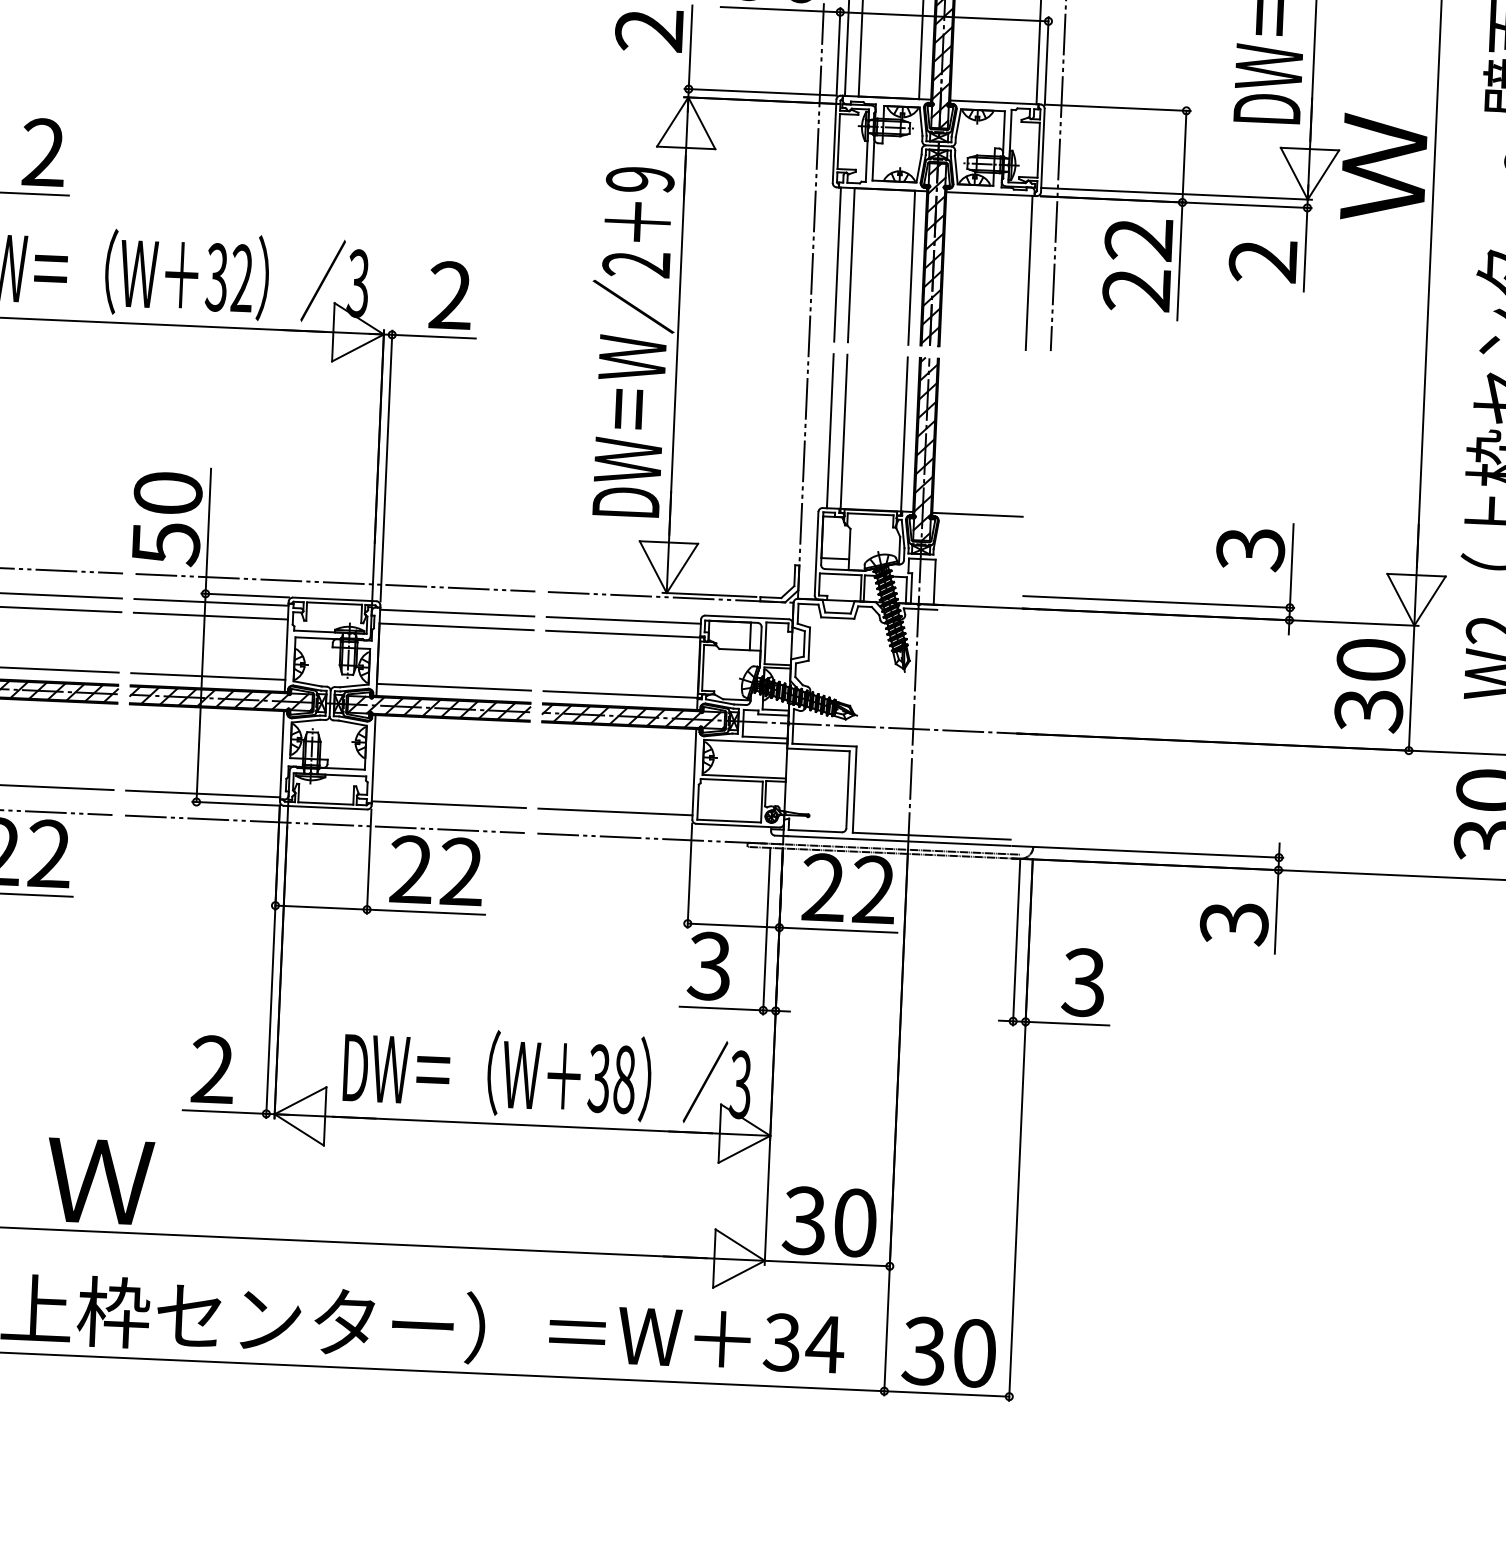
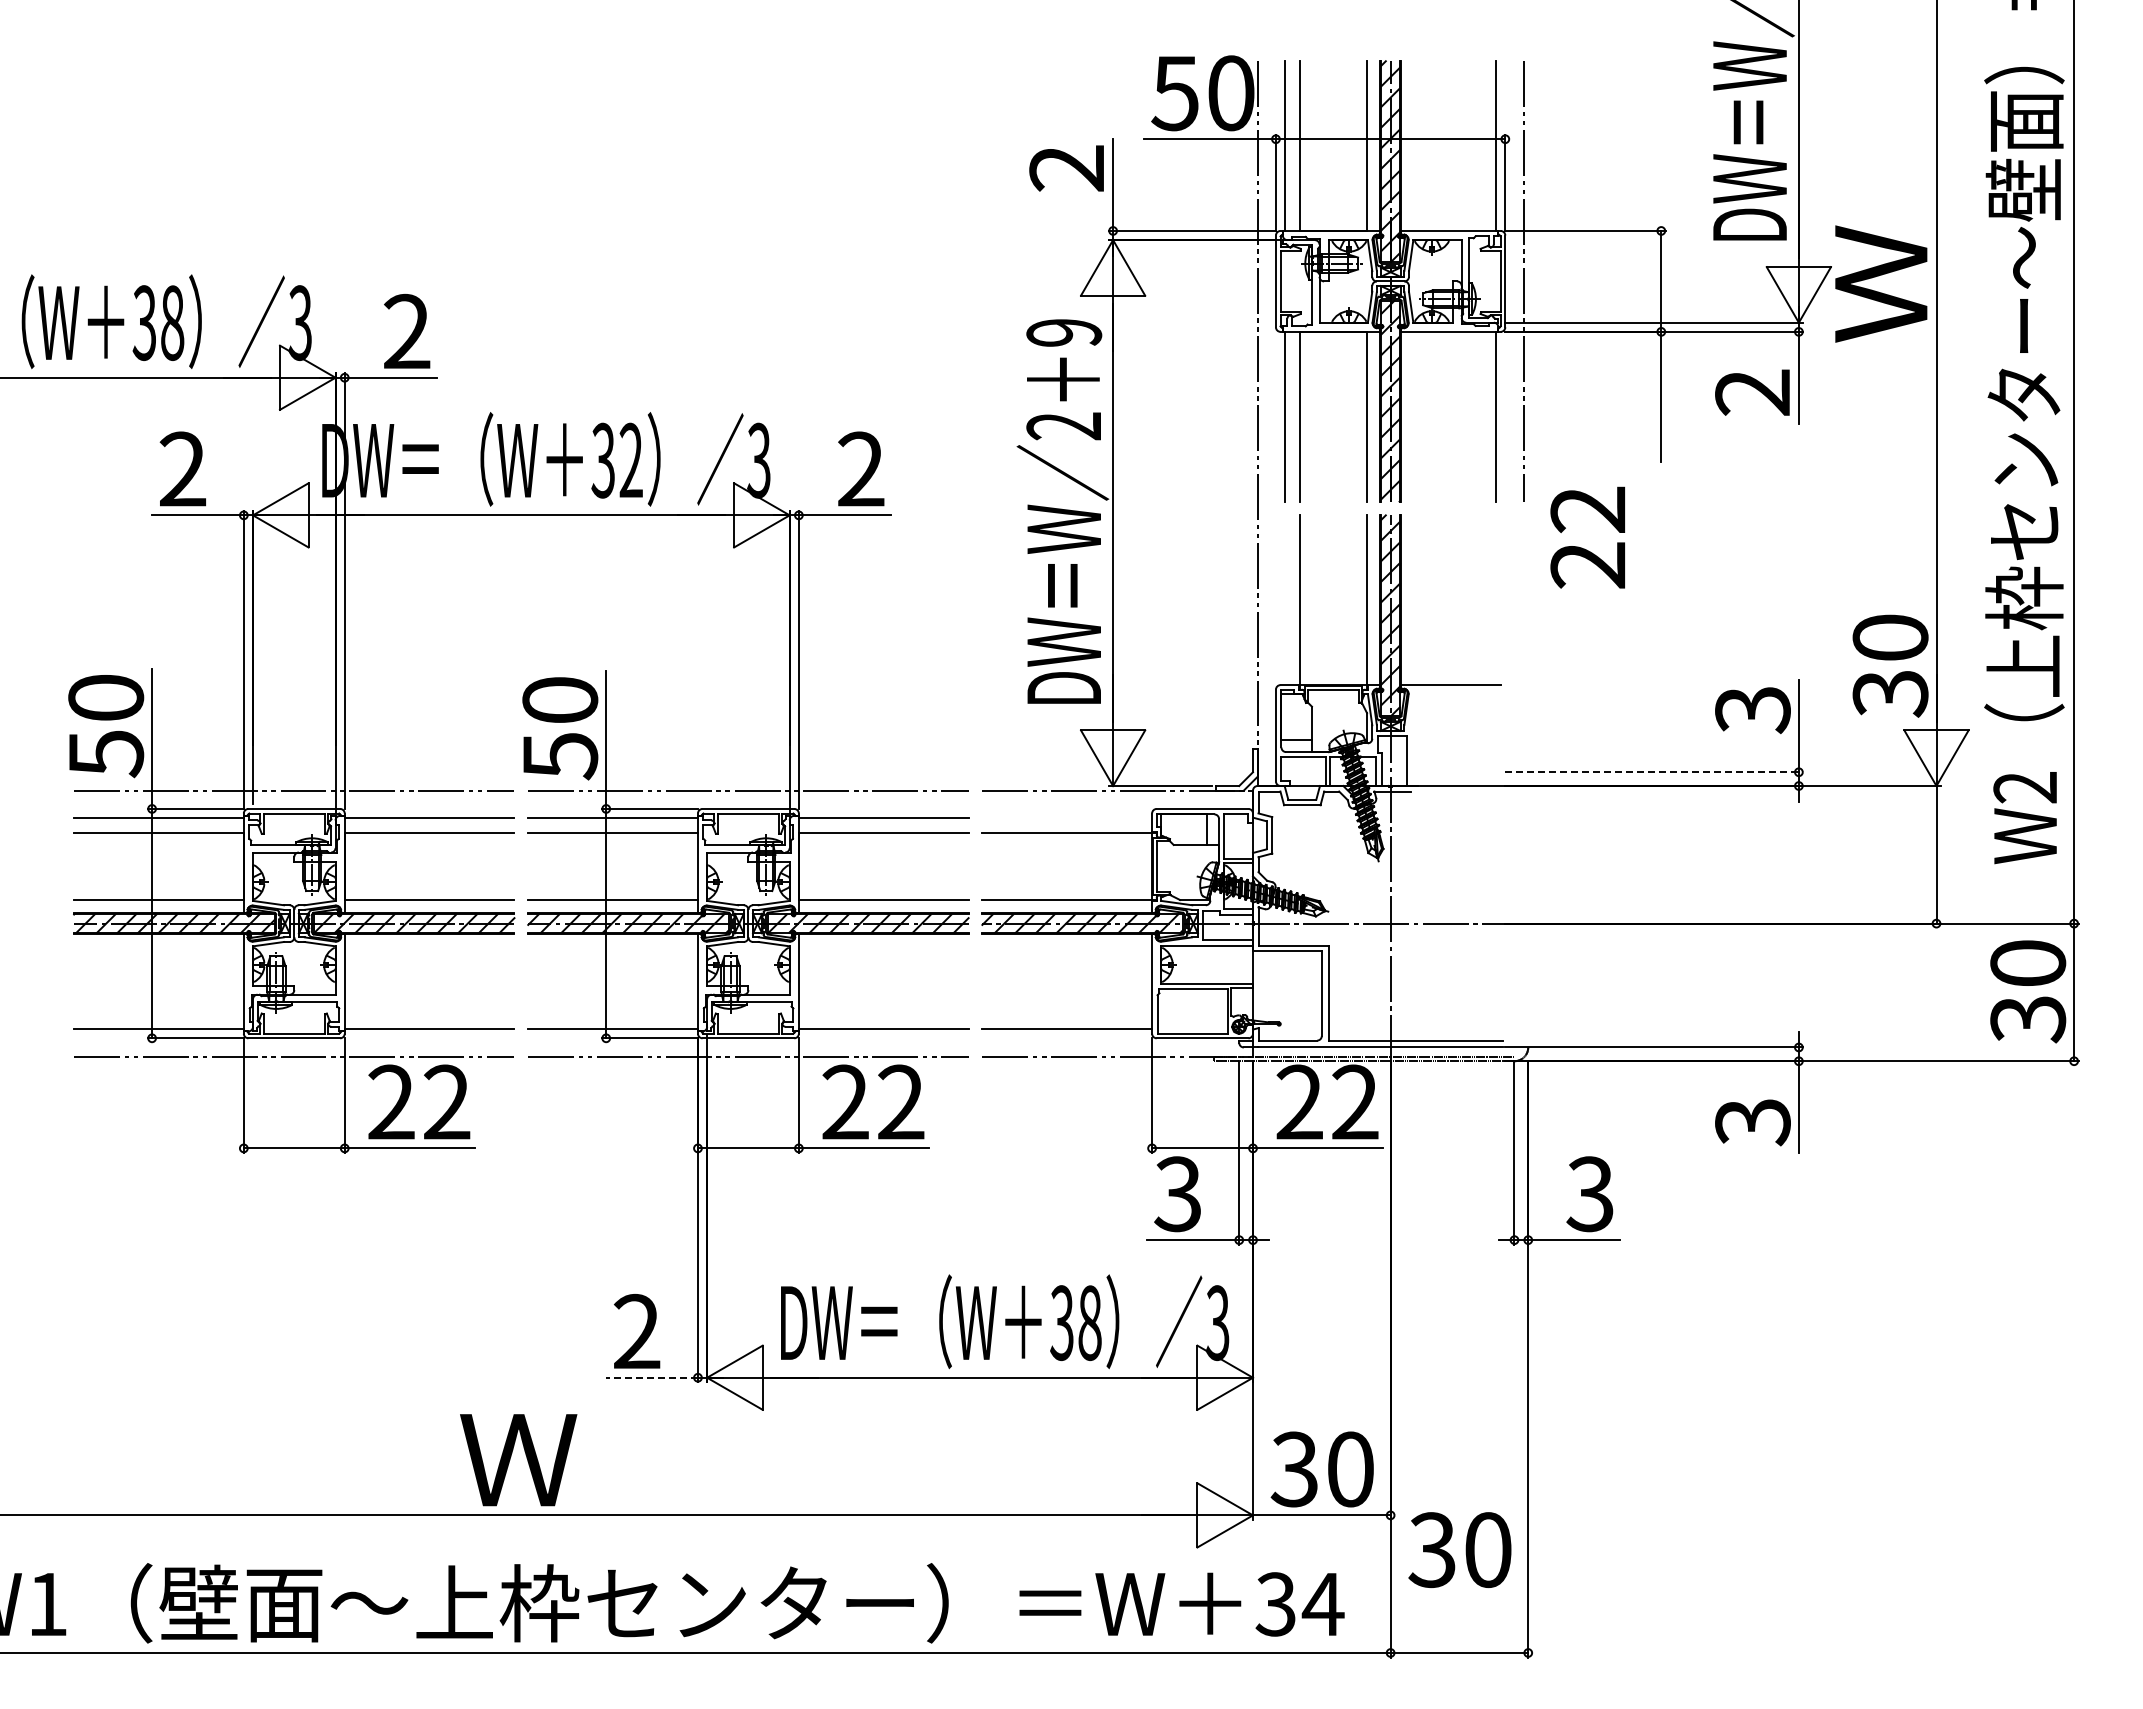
text: (1137, 264) -> (1587, 537), moved
line: (830, 431) -> (1285, 600), removed
line: (1158, 602) -> (1654, 772), solid -> dashed
line: (624, 620) -> (1067, 818), removed
text: (1369, 685) -> (1890, 665), moved
line: (224, 1111) -> (651, 1377), solid -> dashed
text: (948, 1351) -> (1459, 1549), moved

